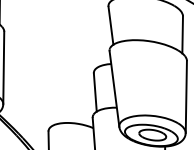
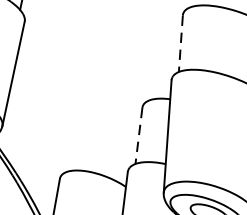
line: (111, 26) -> (181, 45), solid -> dashed
line: (95, 93) -> (138, 137), solid -> dashed

